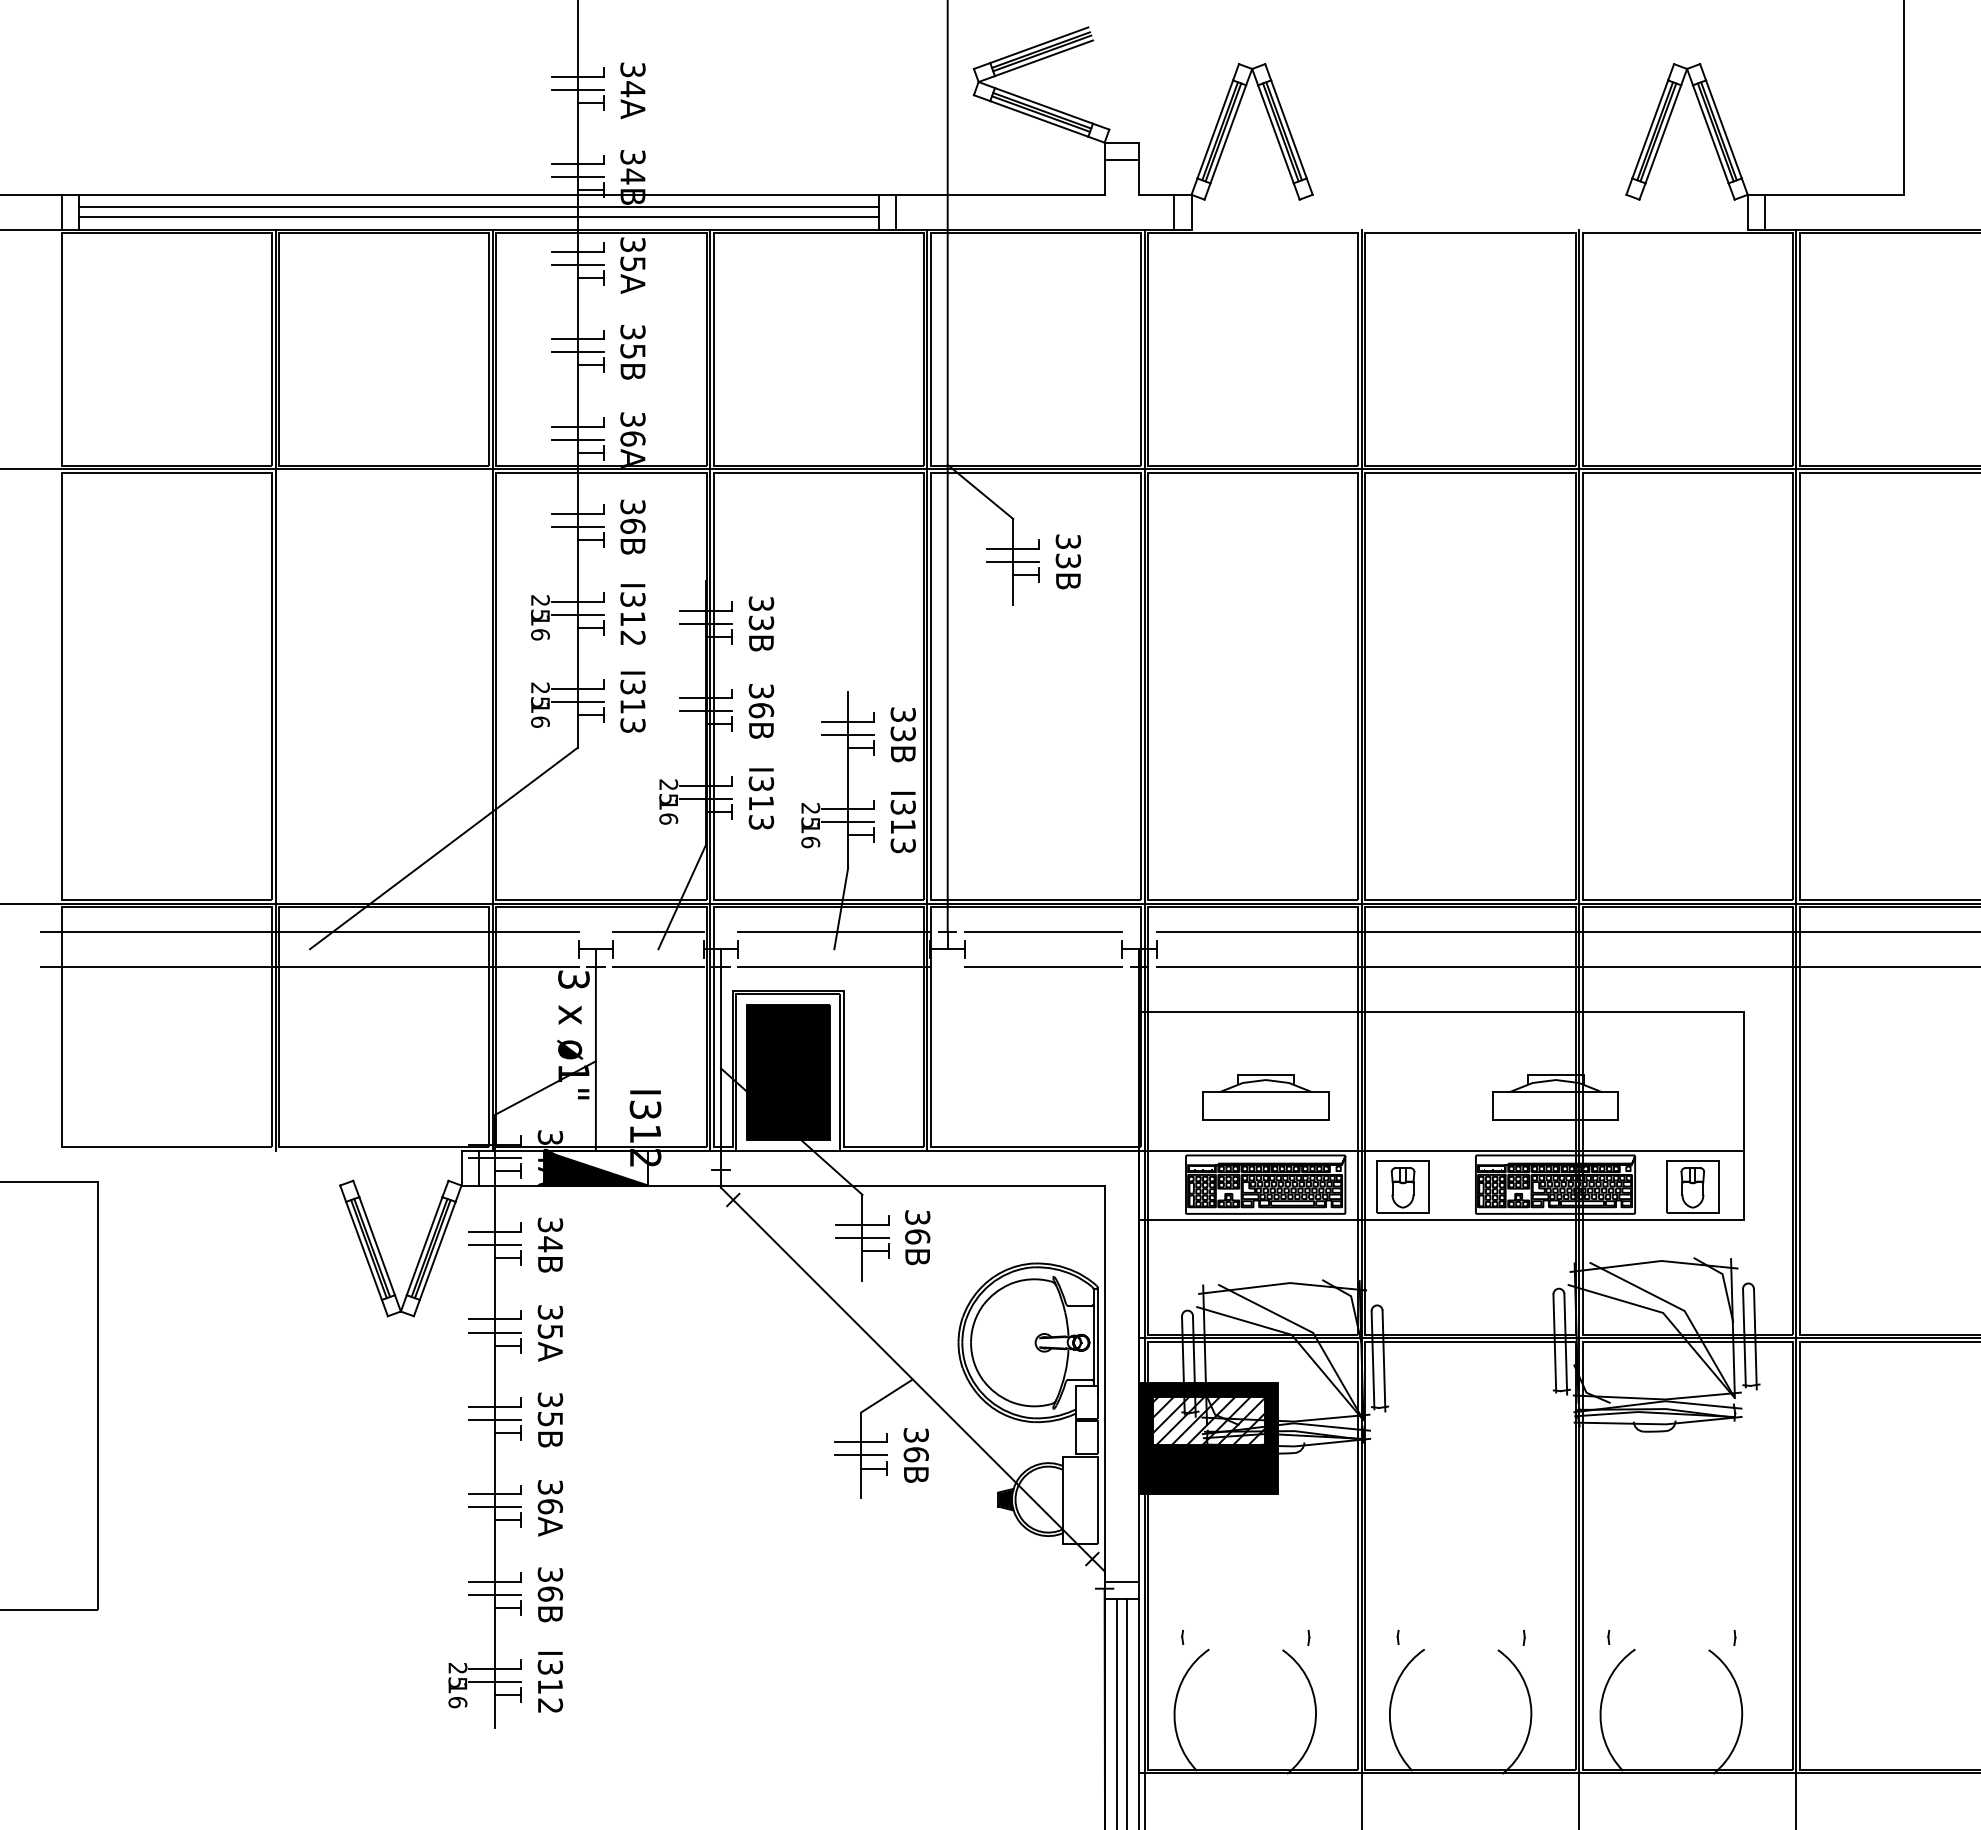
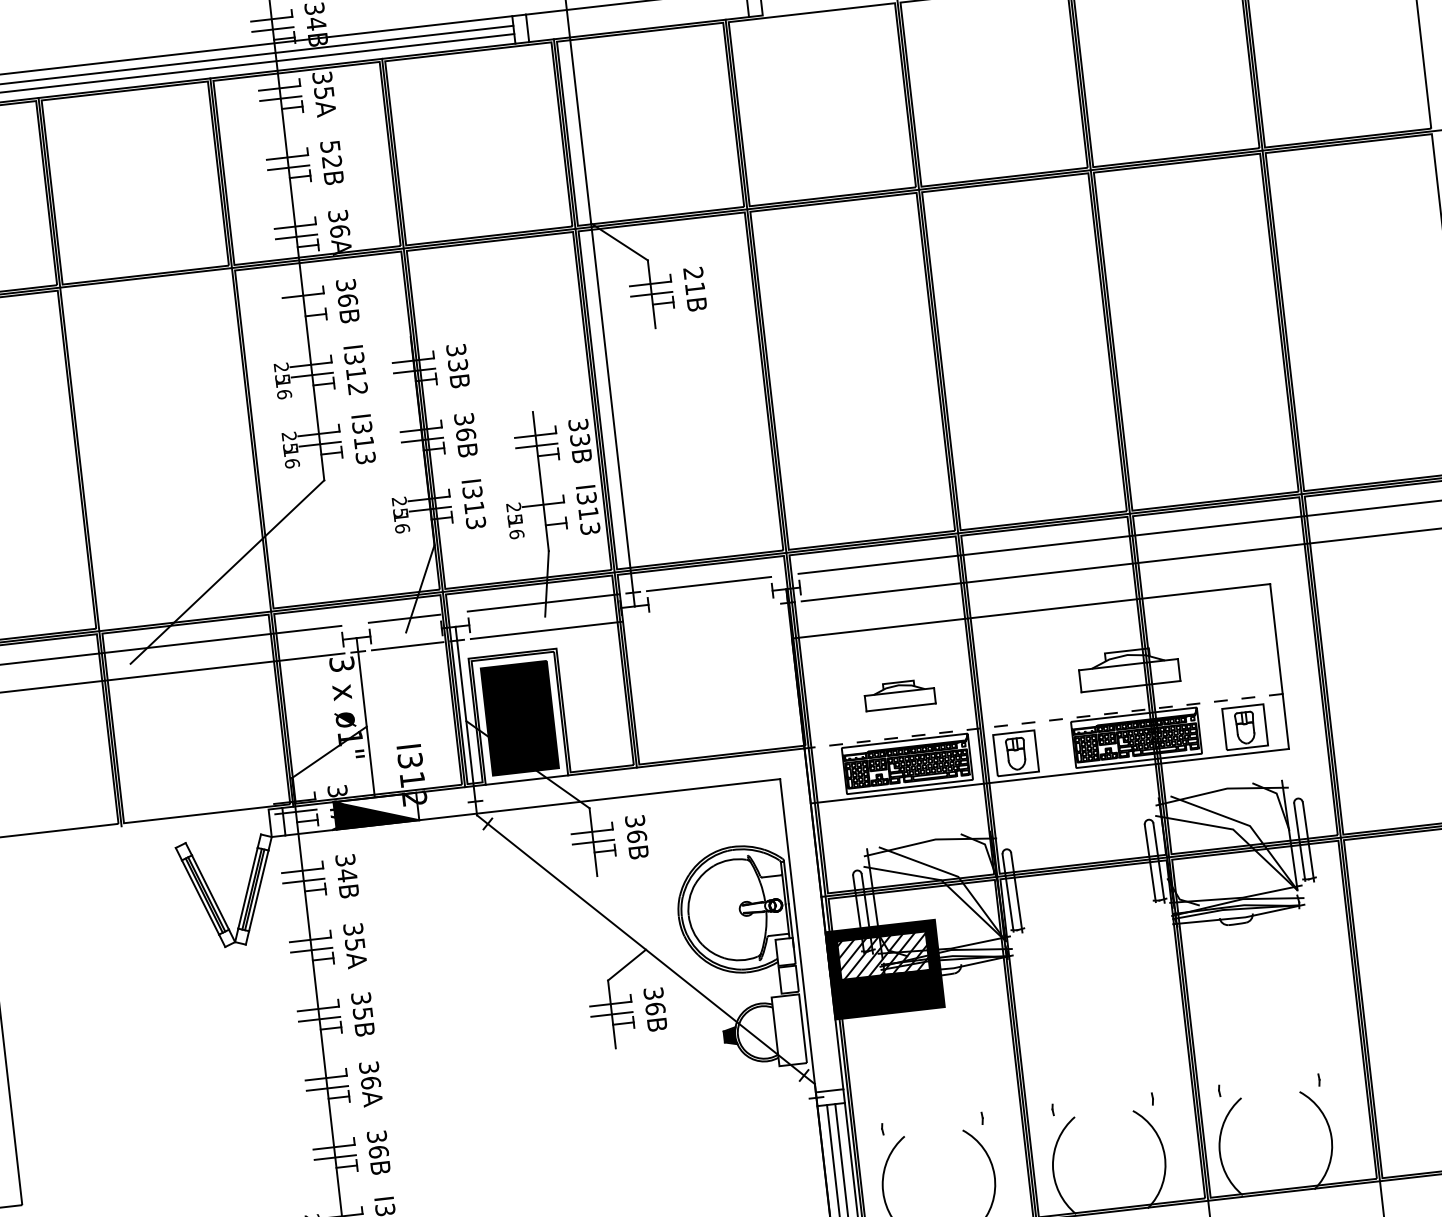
text: (632, 341) -> (330, 154), 35B -> 52B
line: (577, 527) -> (304, 306), removed
text: (1068, 551) -> (694, 281), 33B -> 21B
line: (848, 822) -> (544, 515), removed
line: (1043, 966) -> (712, 611), removed
part: (1265, 1097) -> (899, 695), size x0.7
line: (1441, 1150) -> (1043, 721), solid -> dashed

